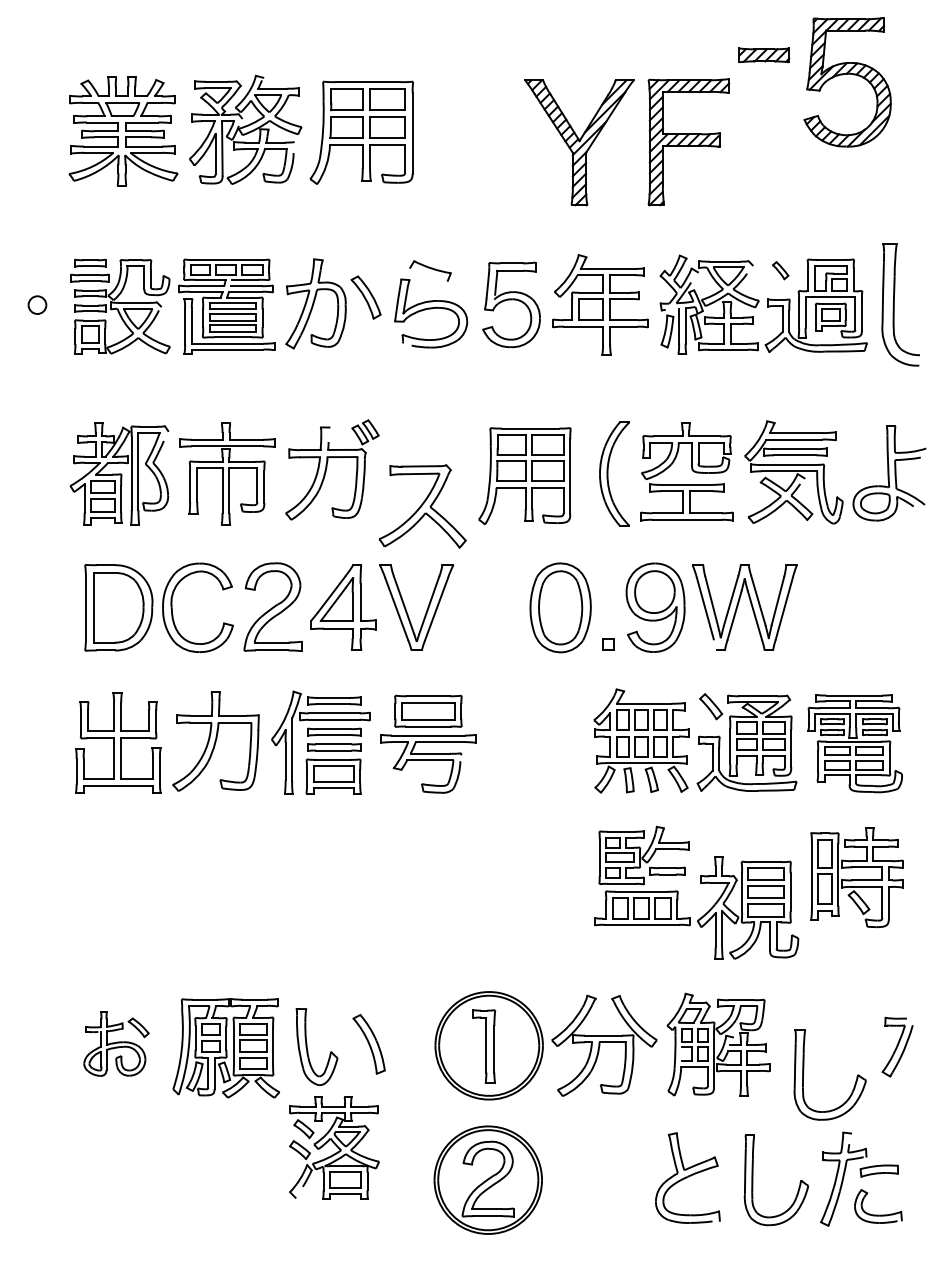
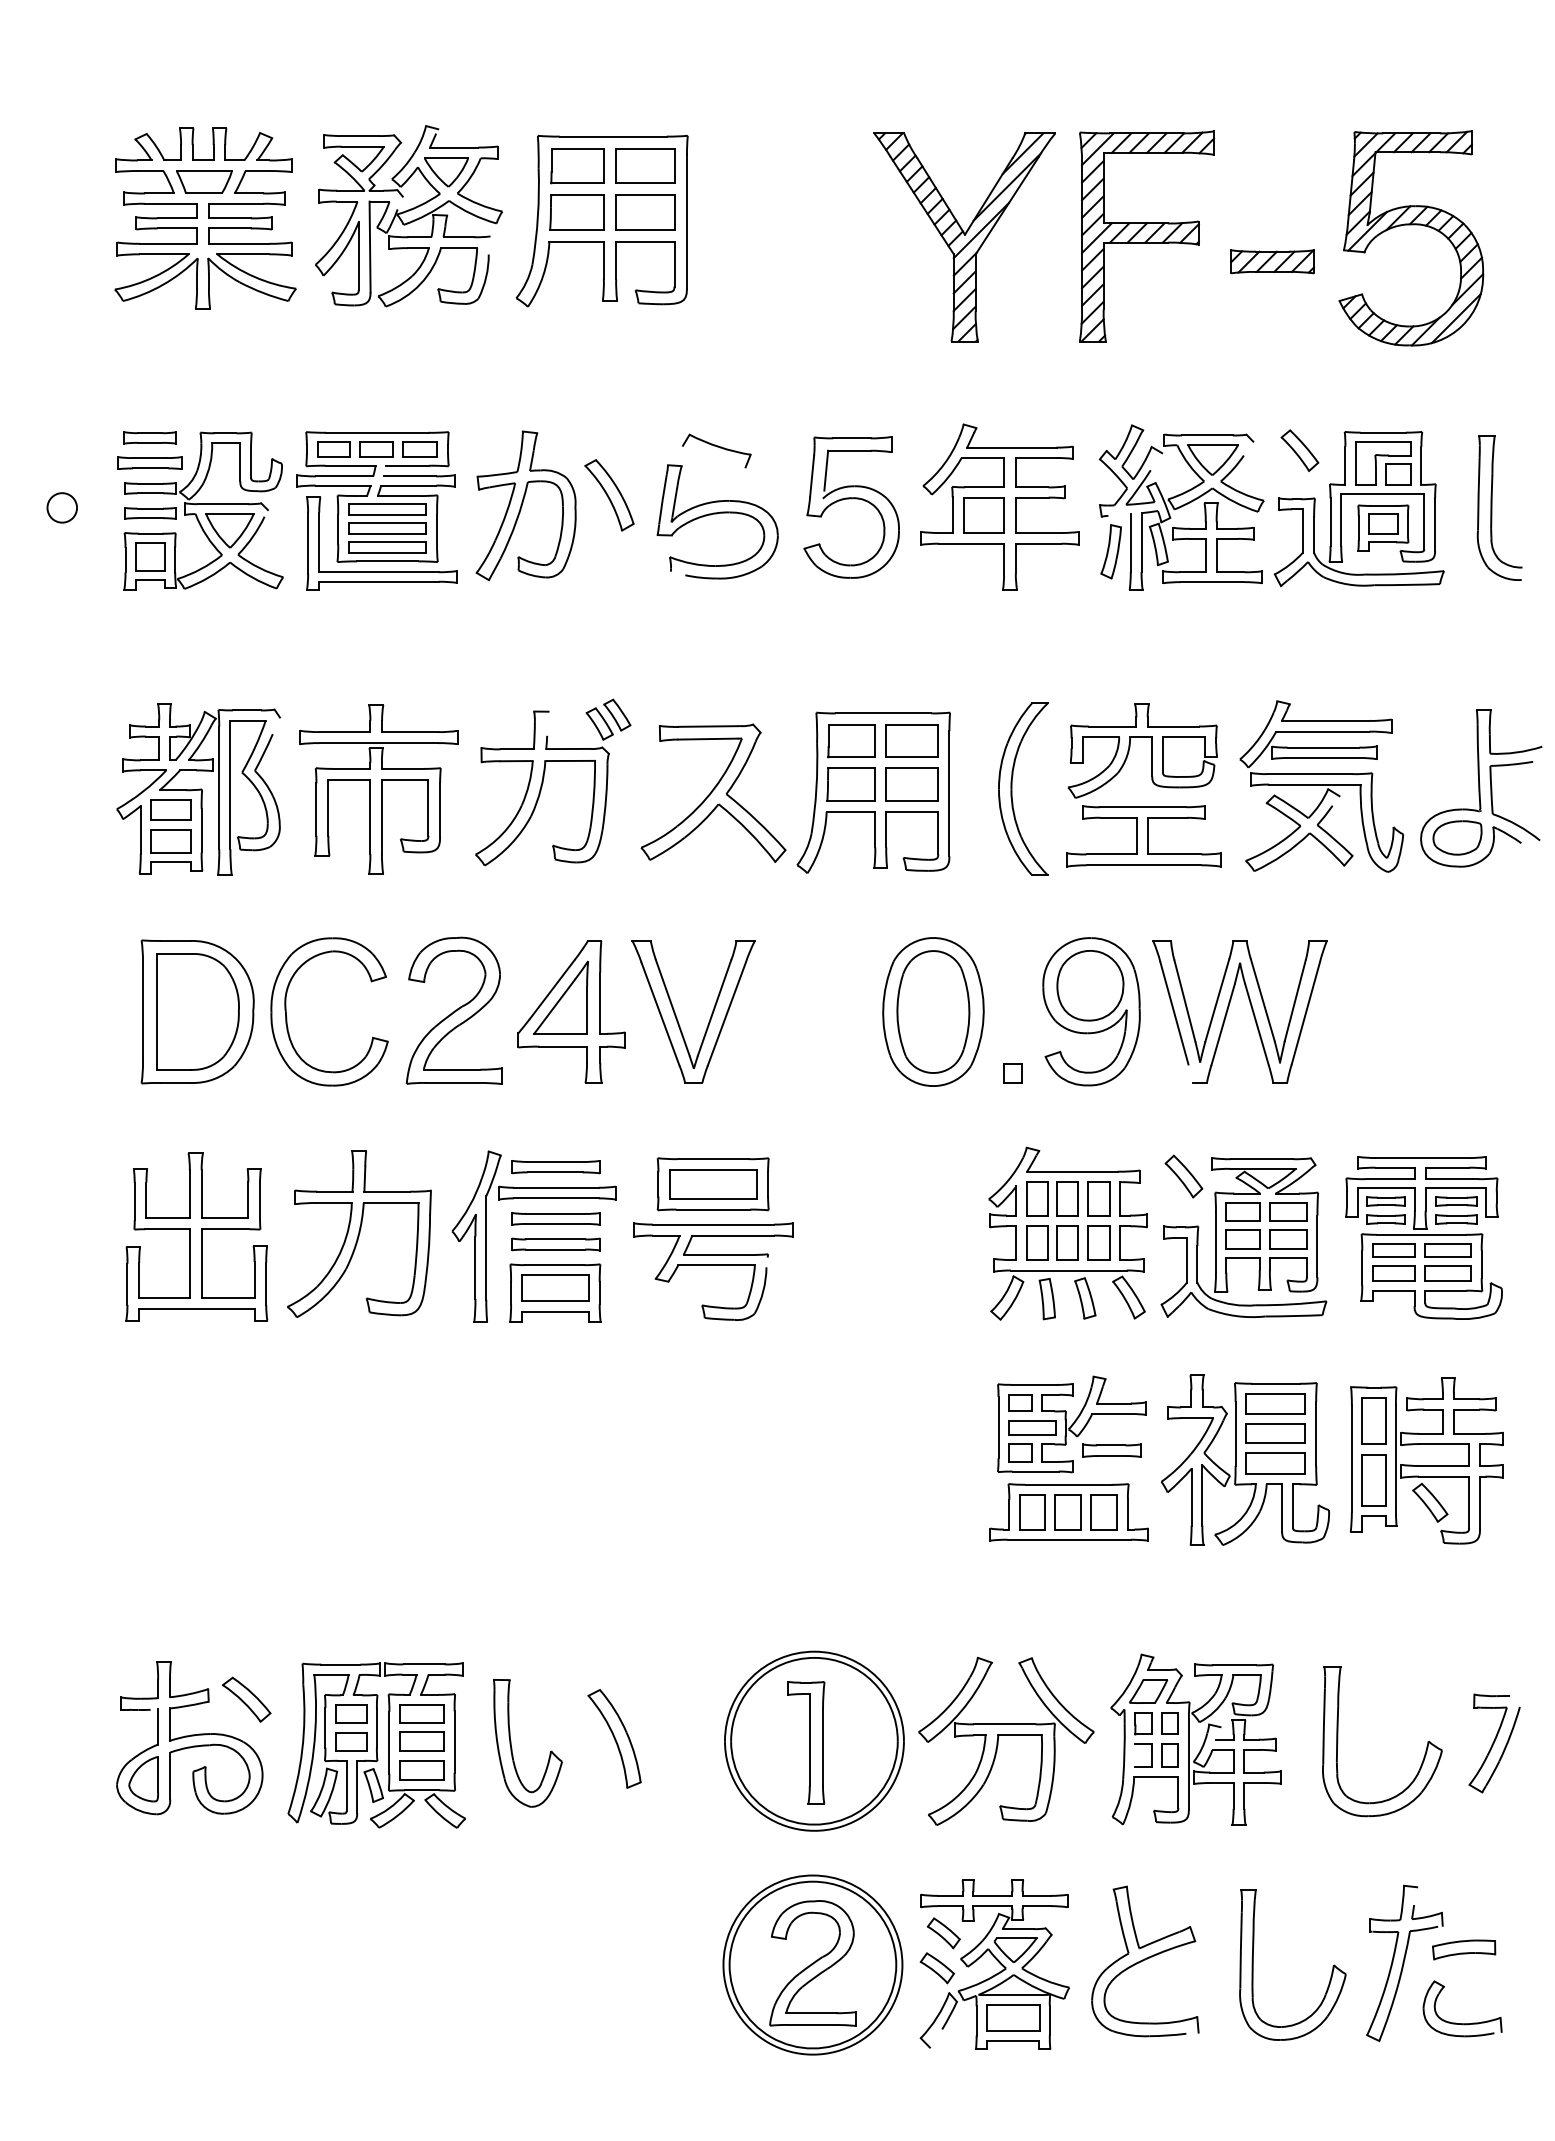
part: (764, 55) -> (1272, 262), moved
part: (847, 74) -> (1411, 225), moved
part: (780, 270) -> (1299, 450), size x1.43
part: (900, 305) -> (1499, 508), size x0.71
part: (422, 506) -> (713, 793), moved
part: (748, 907) -> (1246, 1459), moved
part: (116, 1043) -> (193, 1737), size x1.43
part: (804, 1071) -> (1339, 1735), moved
part: (334, 1147) -> (994, 1963), moved

